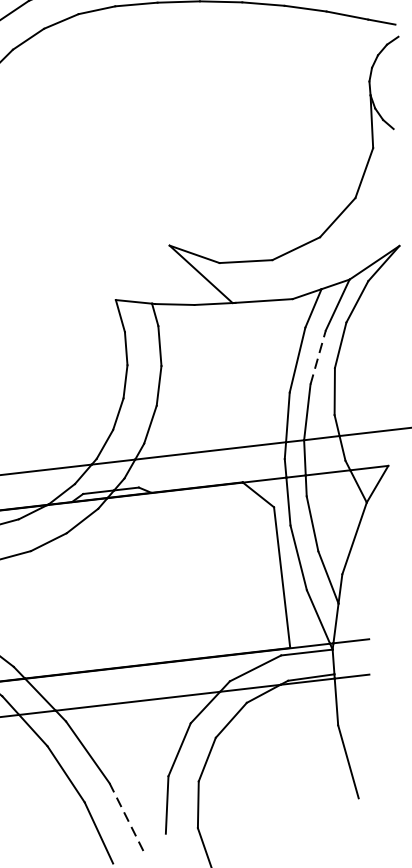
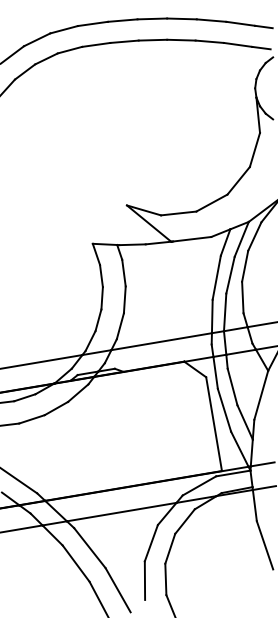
line: (318, 357) -> (230, 275), dashed -> solid
line: (125, 816) -> (117, 589), dashed -> solid

